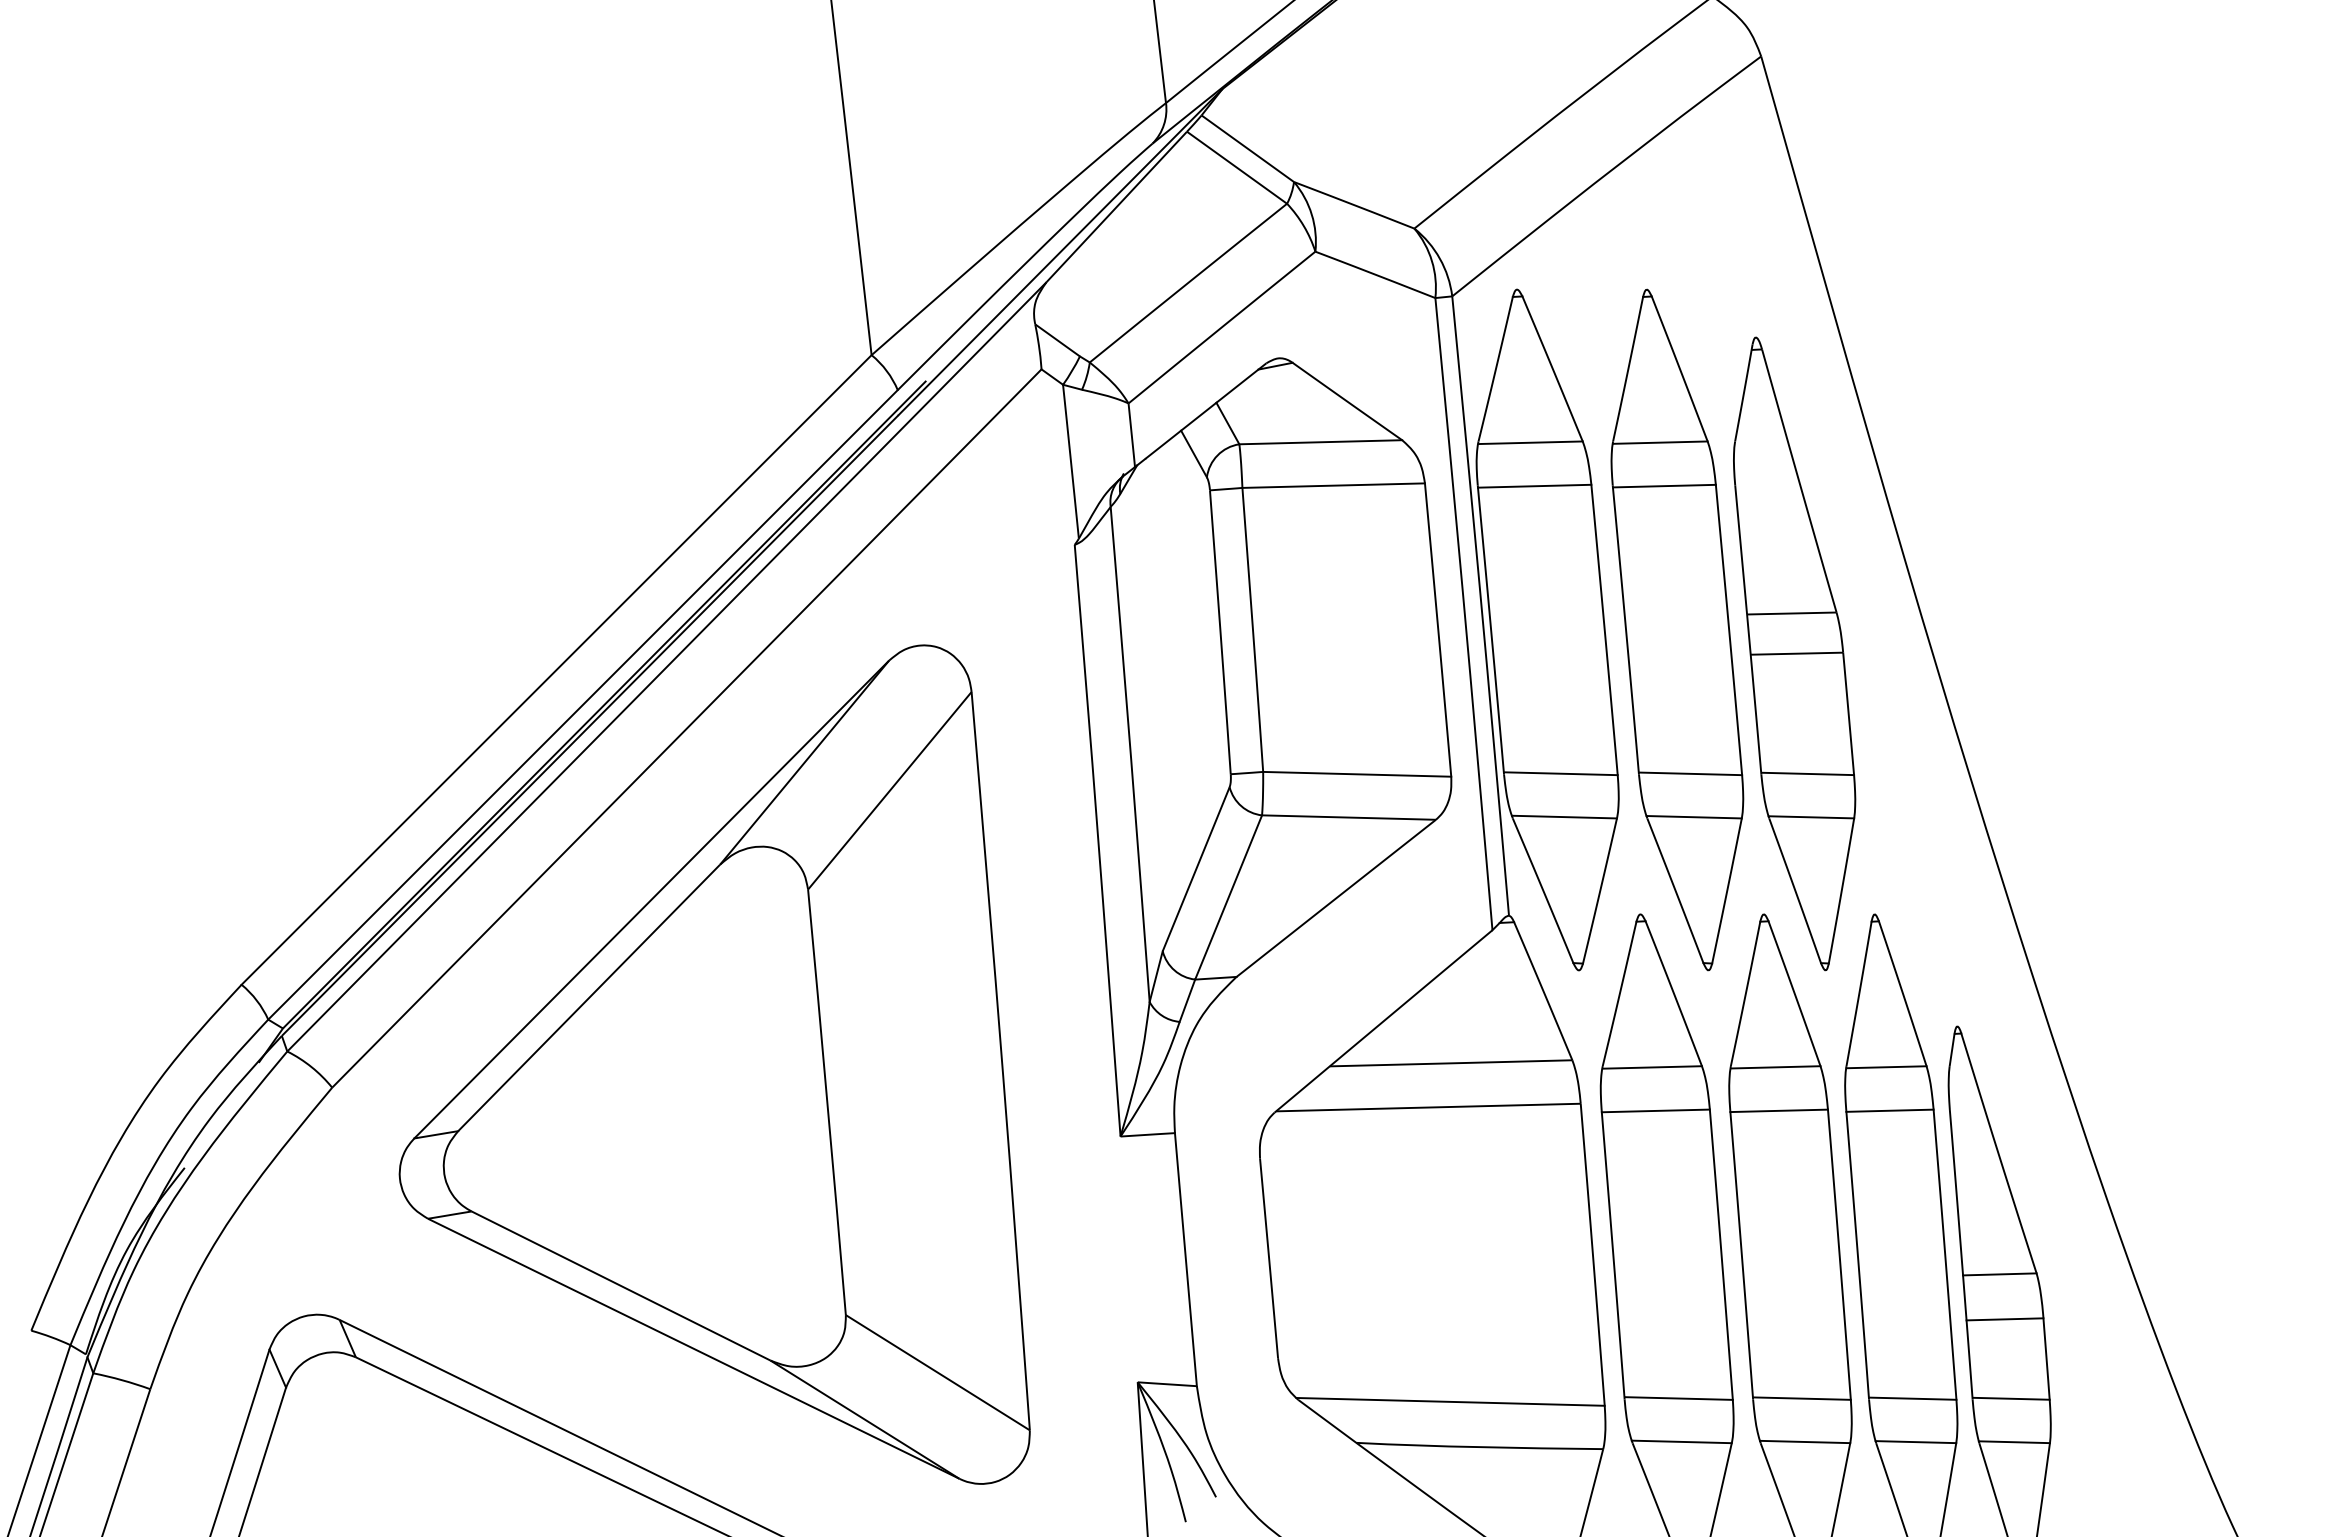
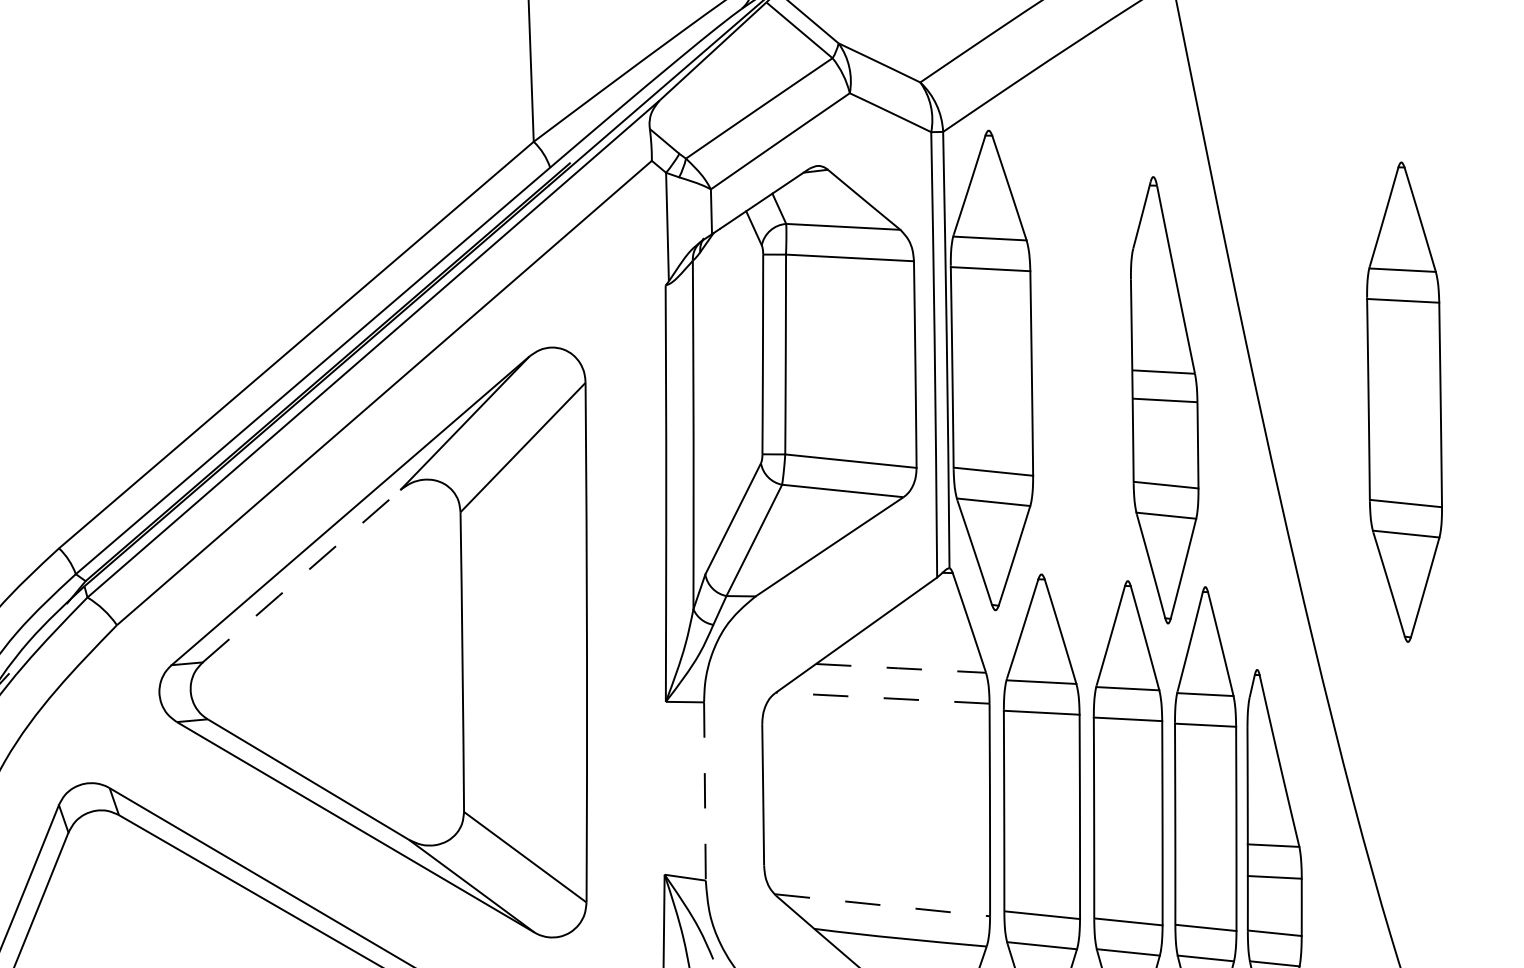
part: (1677, 629) -> (1404, 401), moved
line: (588, 998) -> (301, 576), solid -> dashed
line: (1450, 1063) -> (900, 668), solid -> dashed
line: (1427, 1107) -> (882, 698), solid -> dashed
line: (1185, 1260) -> (704, 792), solid -> dashed
line: (1451, 1401) -> (883, 905), solid -> dashed

